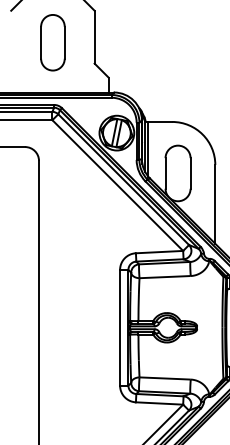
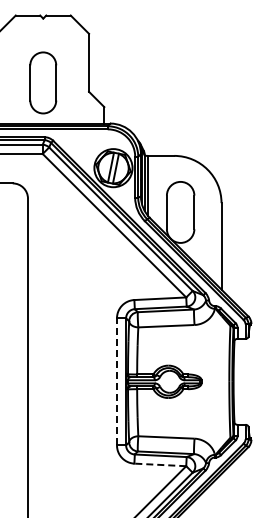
part: (53, 42) -> (43, 82), moved
line: (120, 327) -> (117, 381), solid -> dashed
line: (159, 403) -> (160, 464), solid -> dashed

